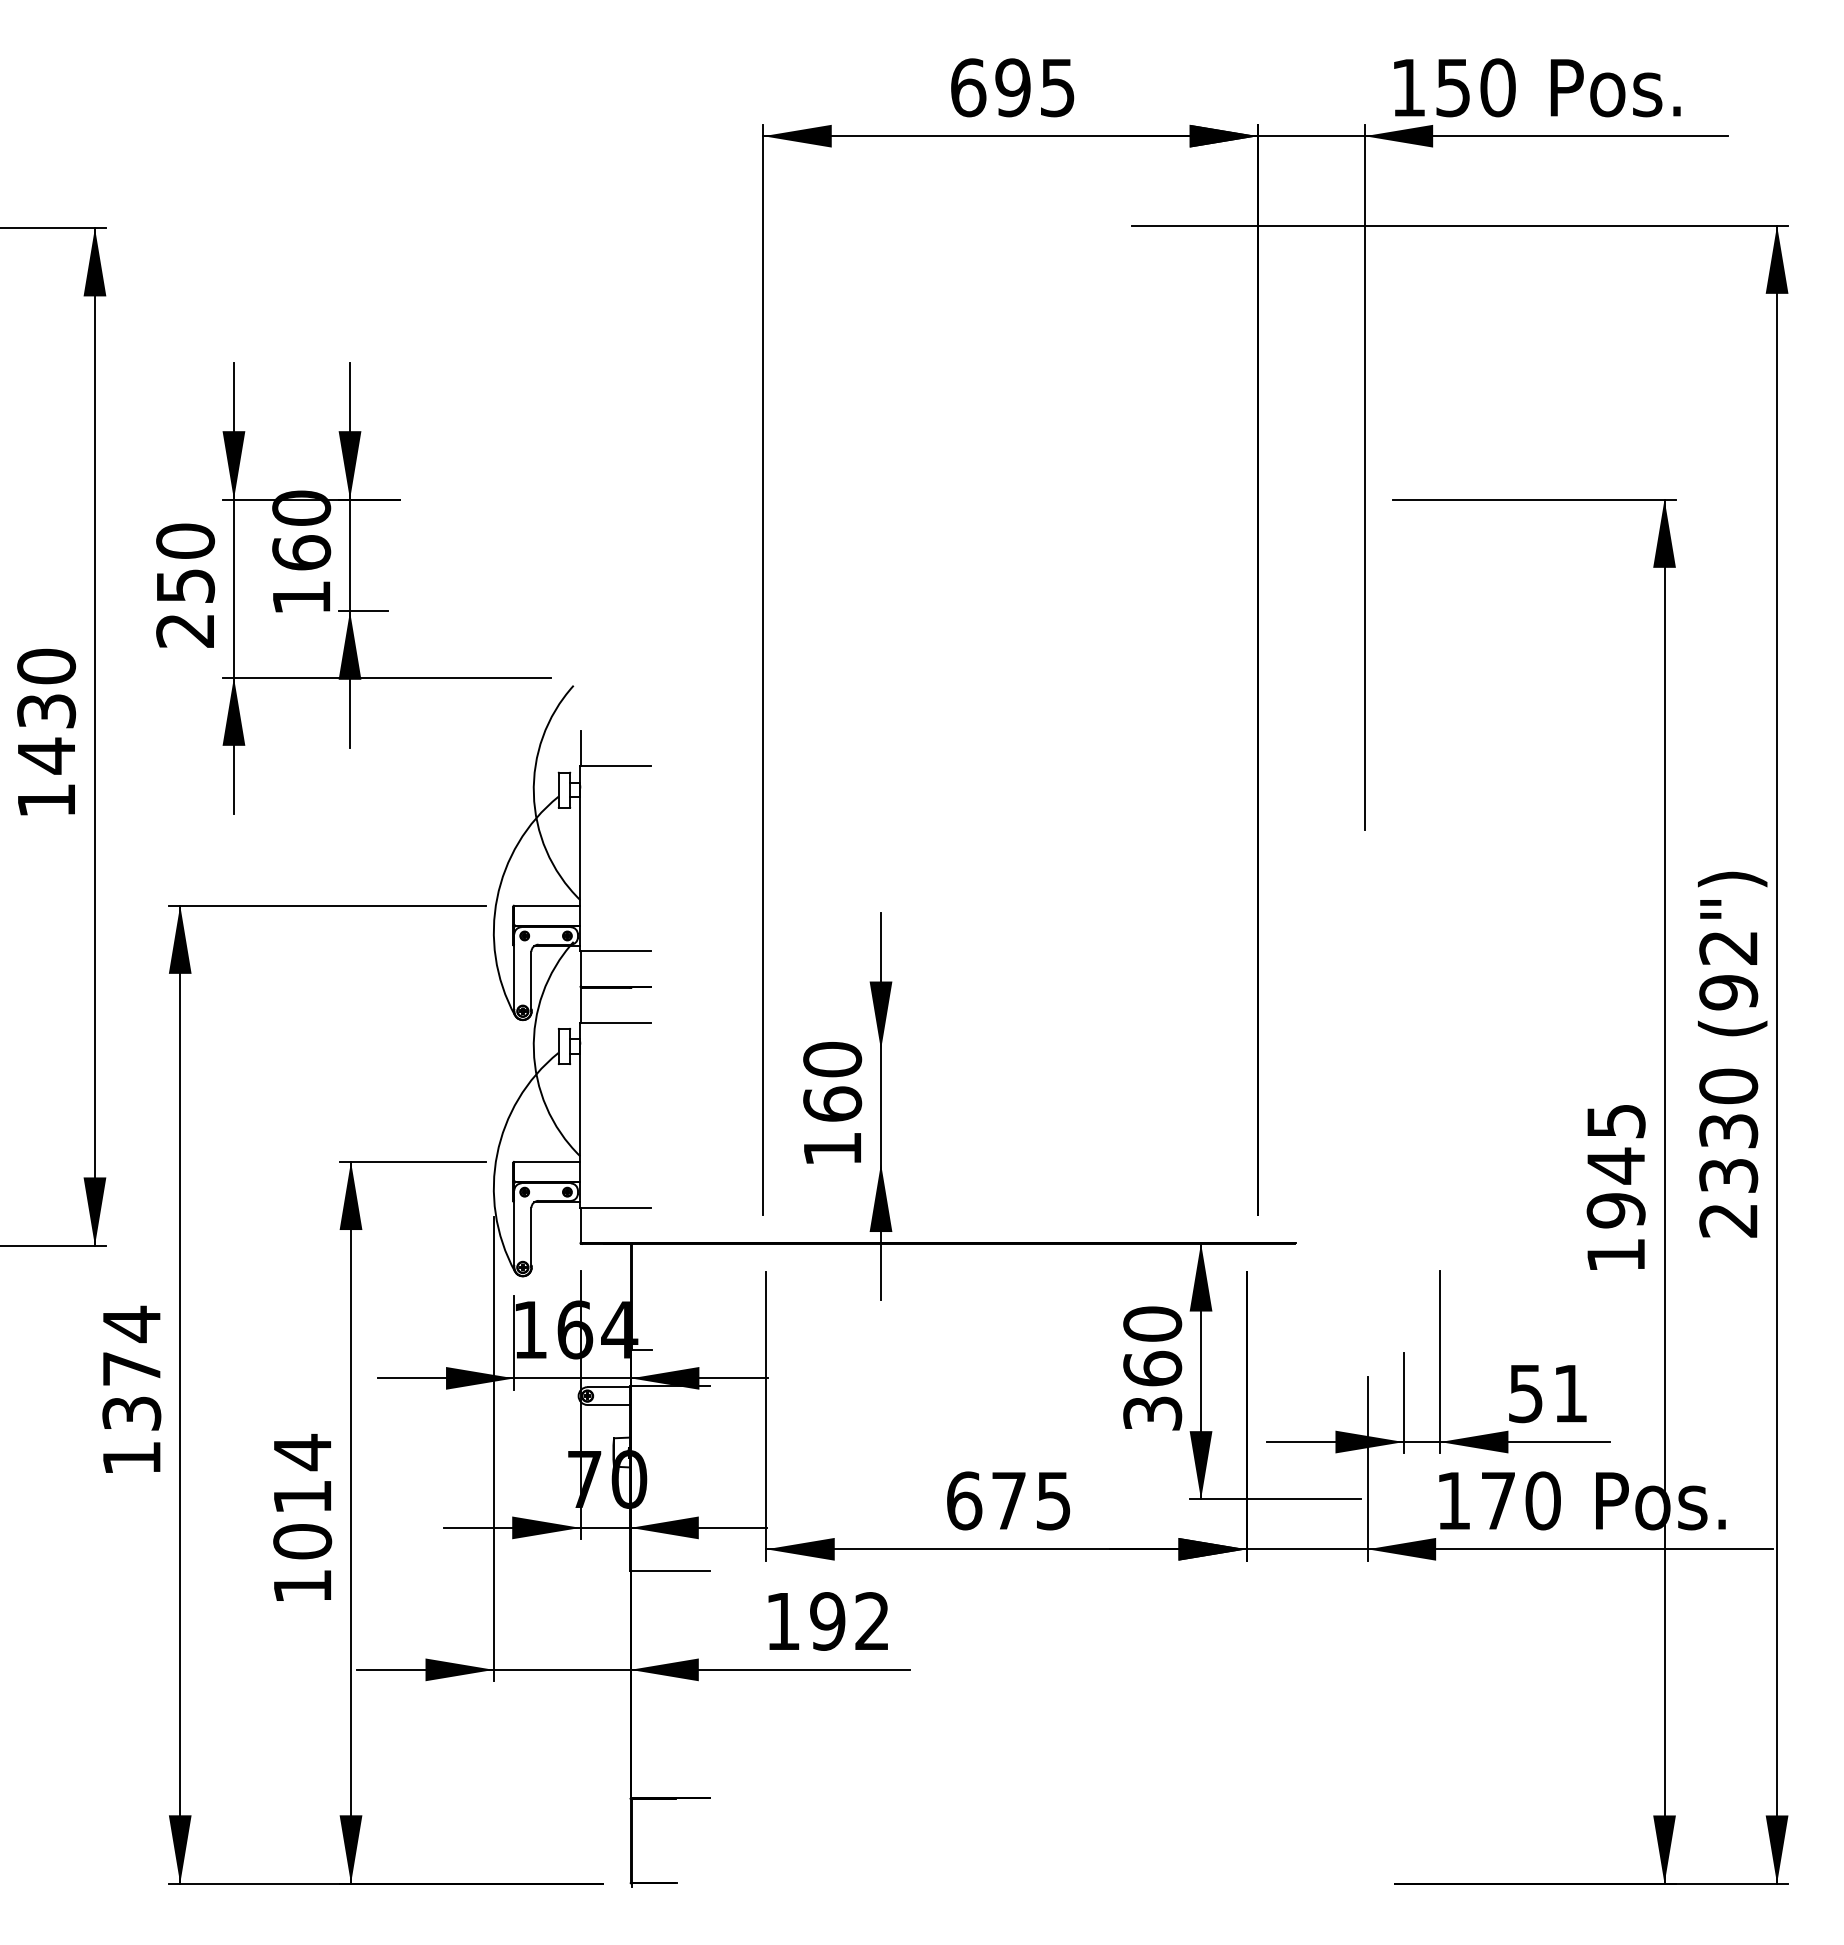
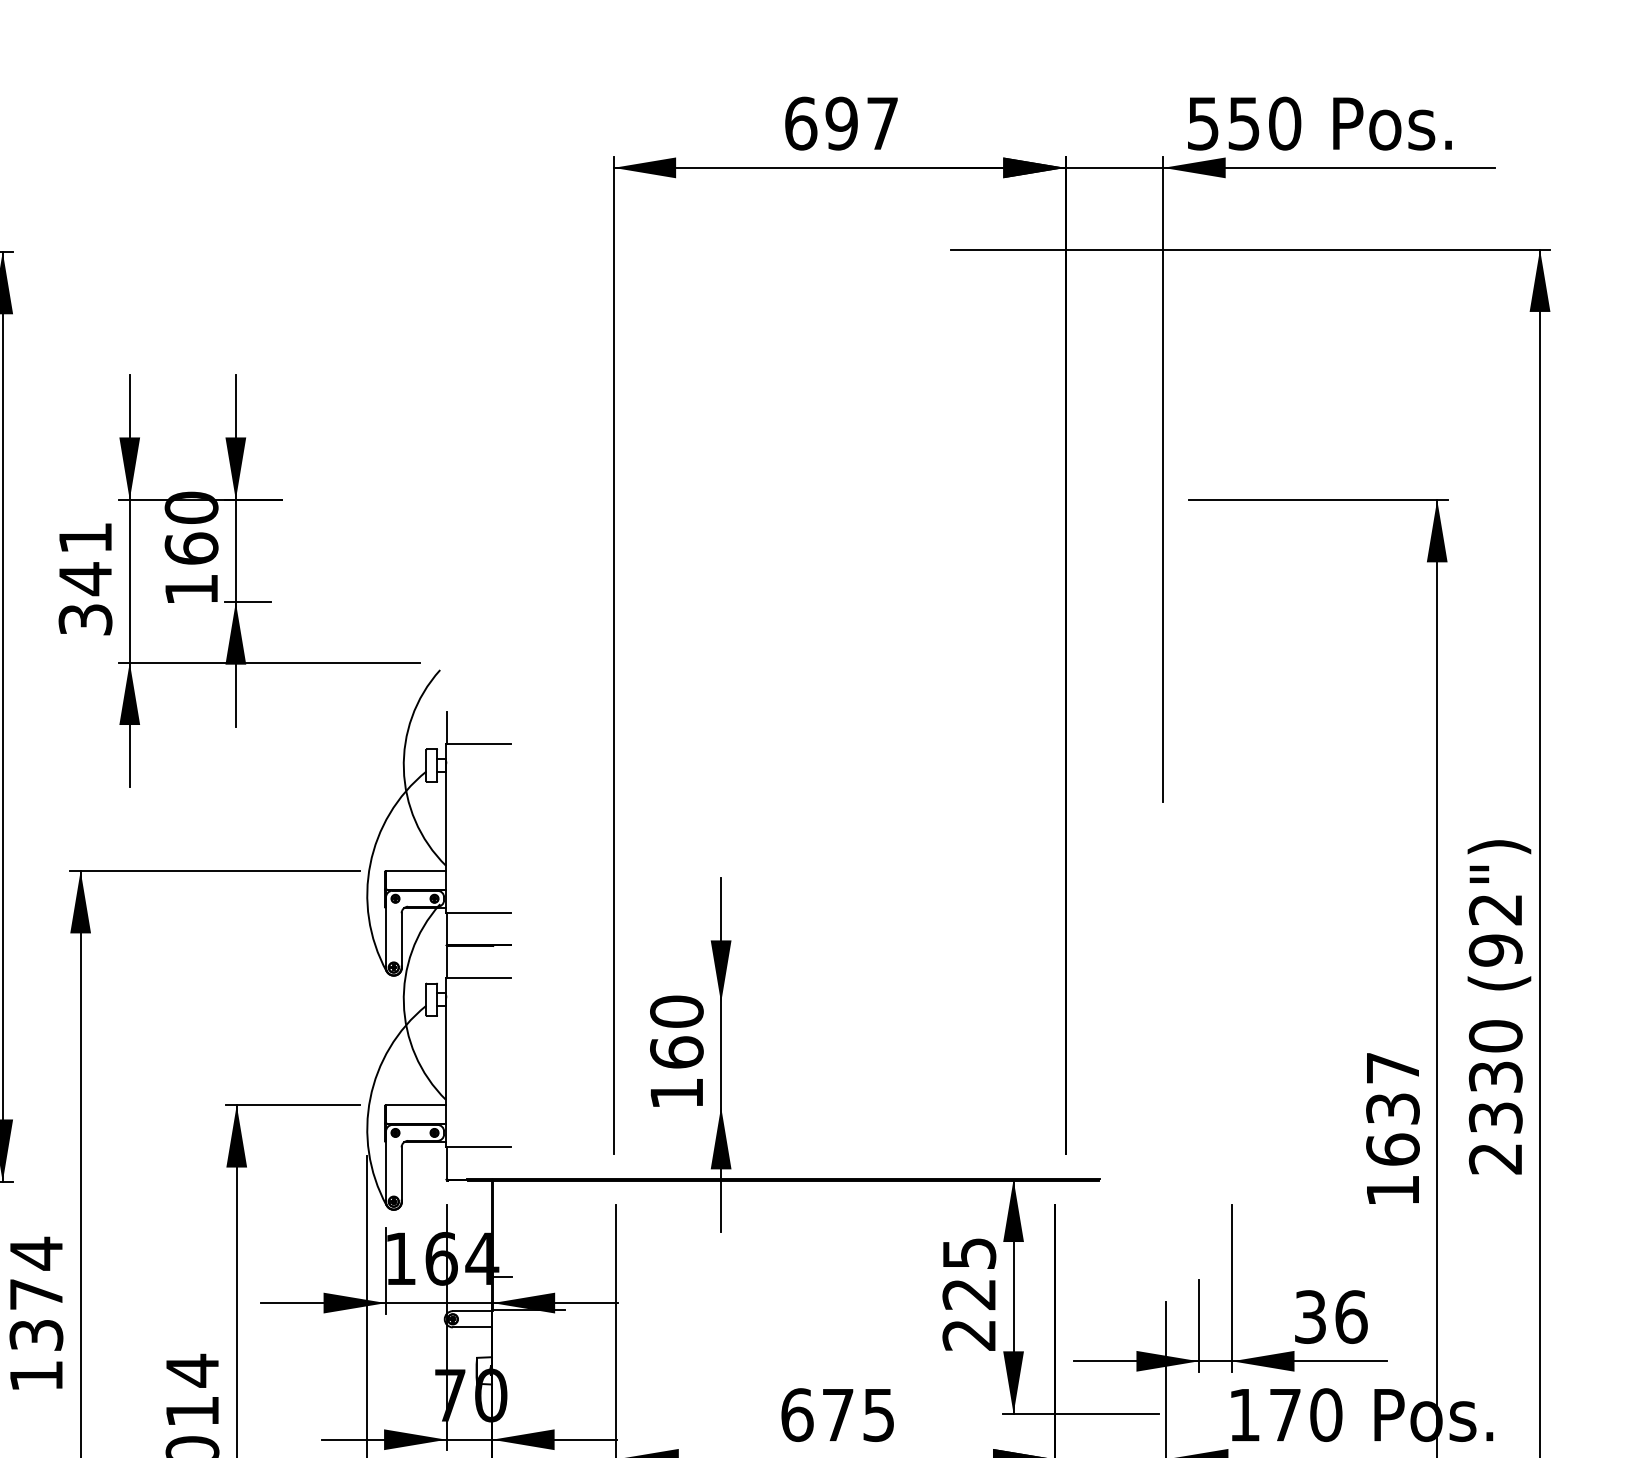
text: (1057, 88) -> (882, 124), 695 -> 697
text: (1407, 88) -> (1202, 124), 150 -> 550
text: (185, 585) -> (85, 578), 250 -> 341
text: (1615, 1166) -> (1392, 1109), 1945 -> 1637
text: (1152, 1368) -> (969, 1294), 360 -> 225
text: (1548, 1393) -> (1331, 1316), 51 -> 36

